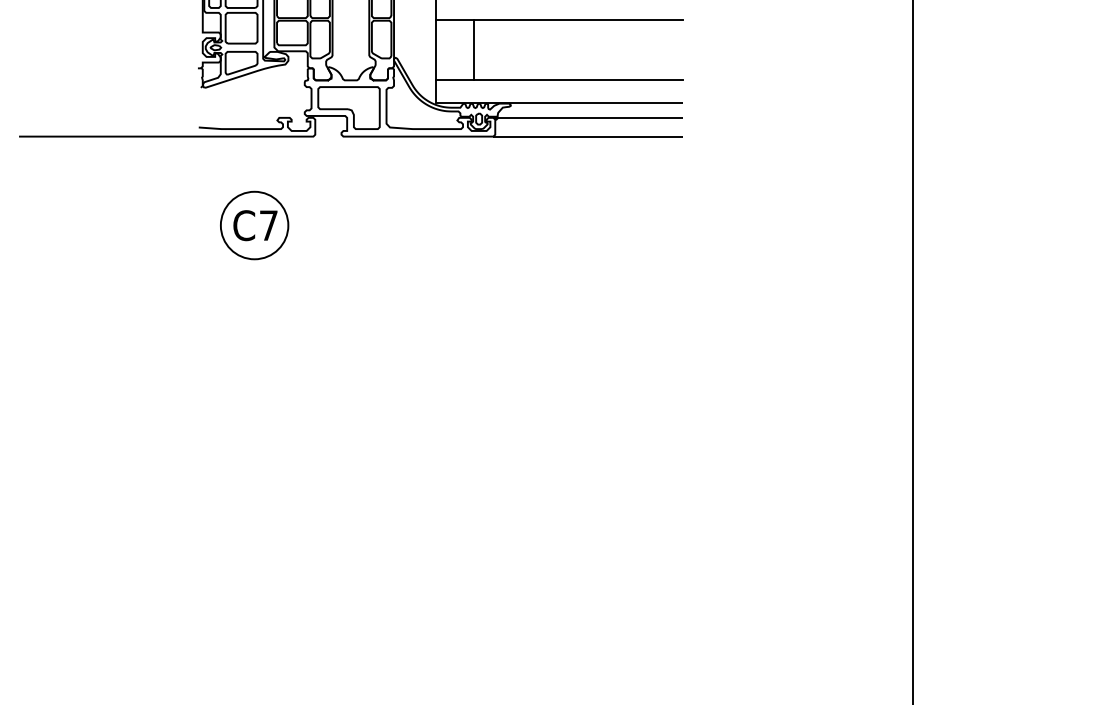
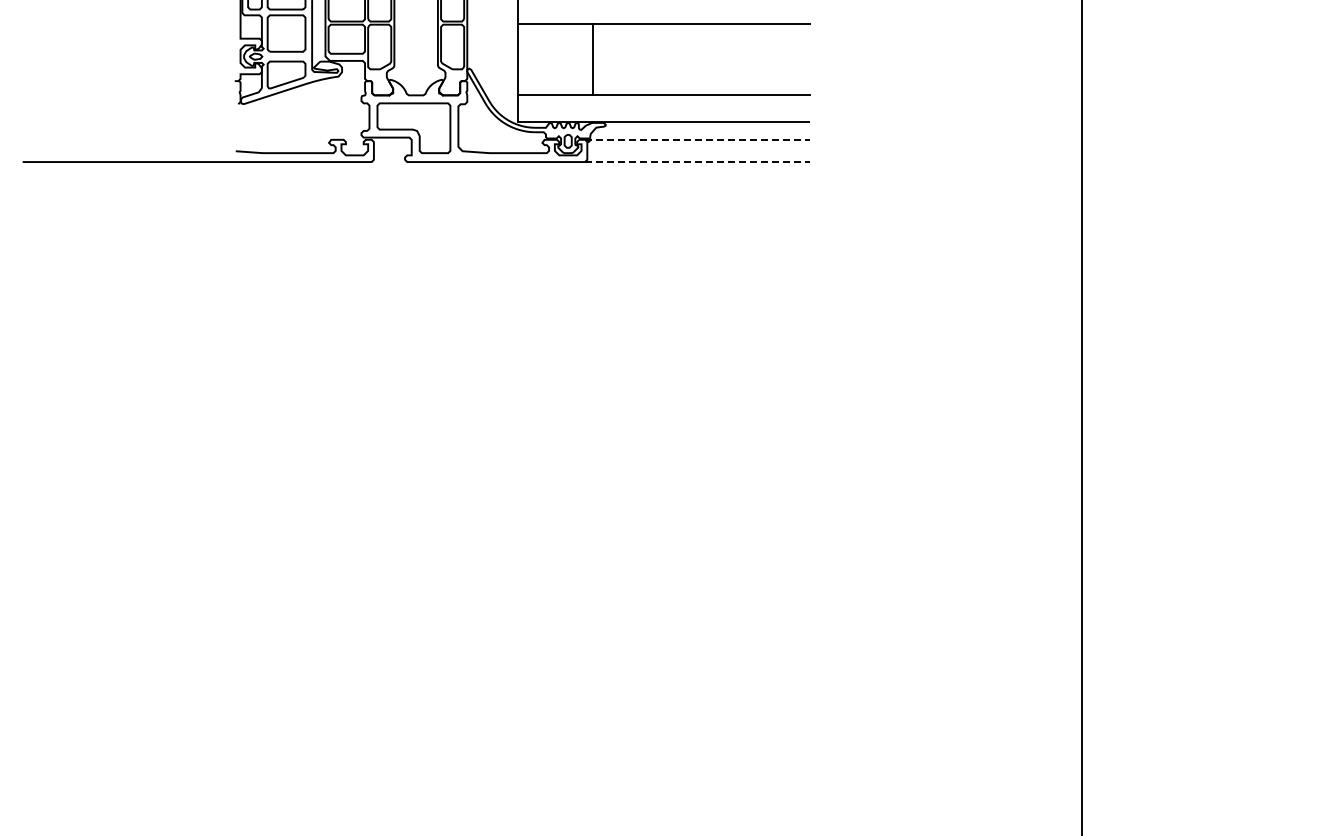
line: (473, 50) -> (592, 59), moved
line: (588, 117) -> (697, 139), solid -> dashed
line: (588, 136) -> (697, 162), solid -> dashed
part: (254, 225) -> (301, 267), removed

